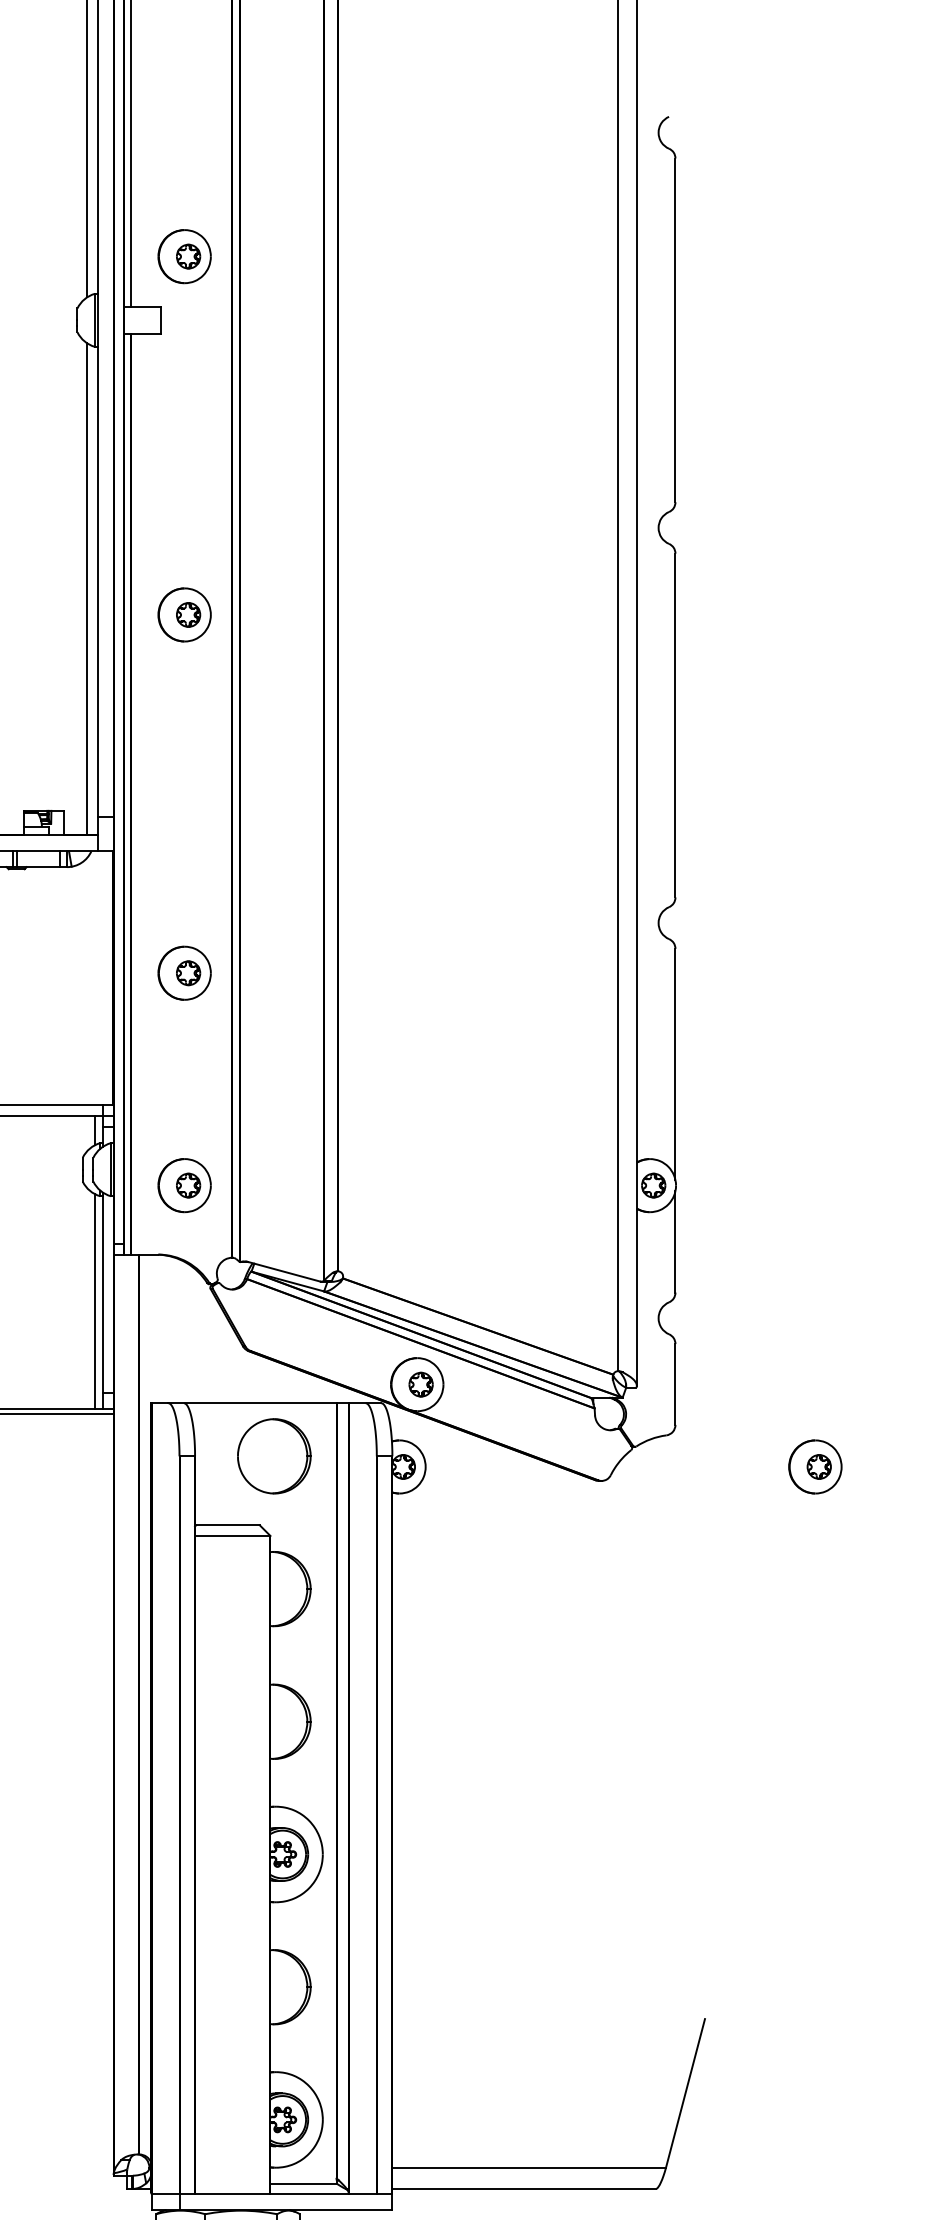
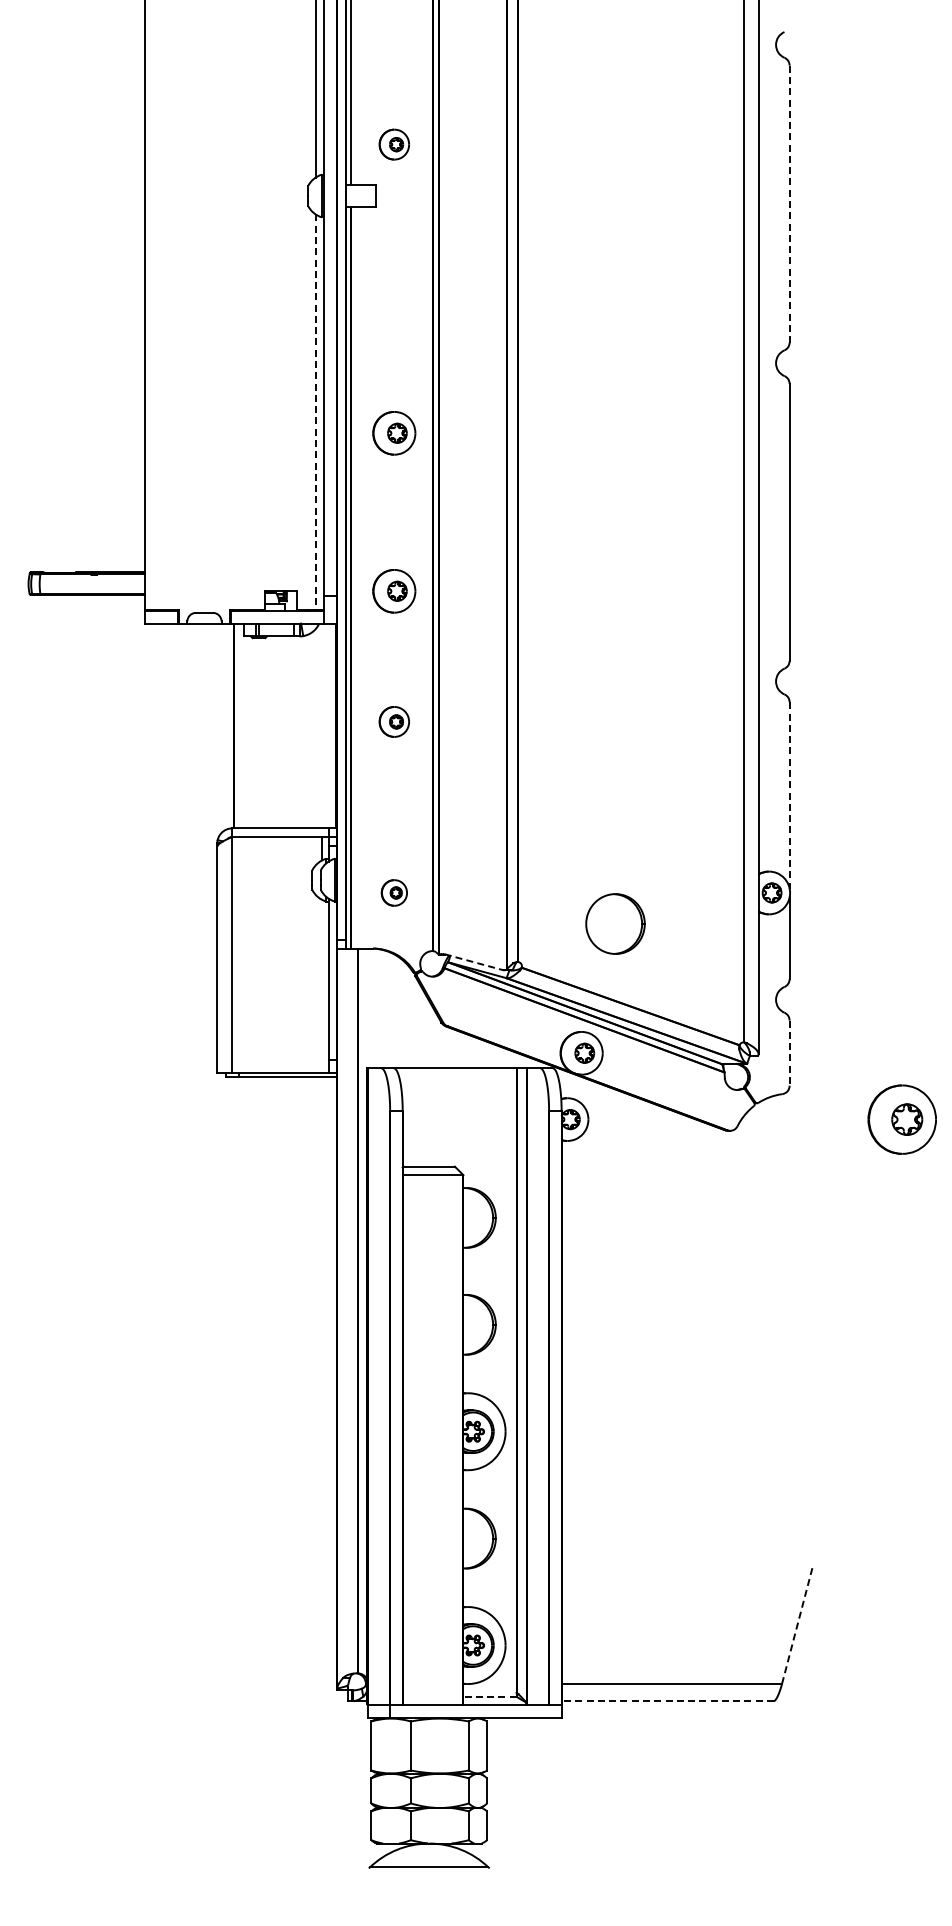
part: (184, 256) -> (394, 144), size x0.7
line: (675, 330) -> (789, 204), solid -> dashed
line: (86, 589) -> (315, 412), solid -> dashed
part: (184, 811) -> (394, 591), added
part: (184, 972) -> (394, 721), size x0.7
line: (675, 1064) -> (789, 795), solid -> dashed
part: (184, 1185) -> (394, 892), size x0.6
line: (284, 1271) -> (474, 962), solid -> dashed
line: (95, 1300) -> (322, 985), removed
line: (675, 1384) -> (789, 1053), solid -> dashed
part: (274, 1455) -> (615, 923), moved
part: (815, 1466) -> (902, 1119), size x1.6
line: (685, 2093) -> (797, 1624), solid -> dashed
line: (304, 2183) -> (490, 1696), solid -> dashed
line: (523, 2189) -> (667, 1701), solid -> dashed

